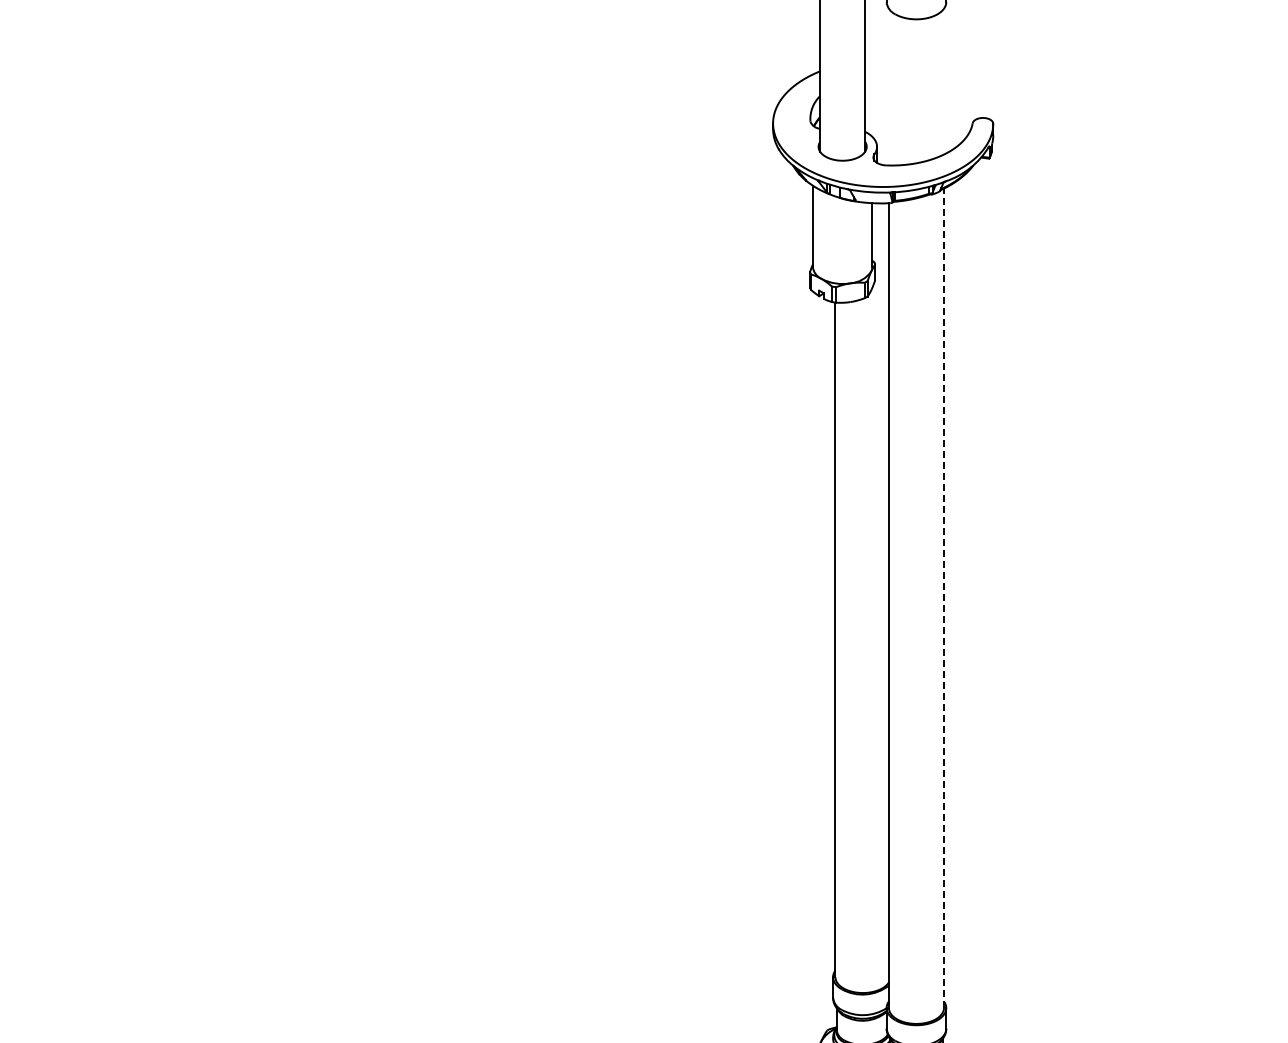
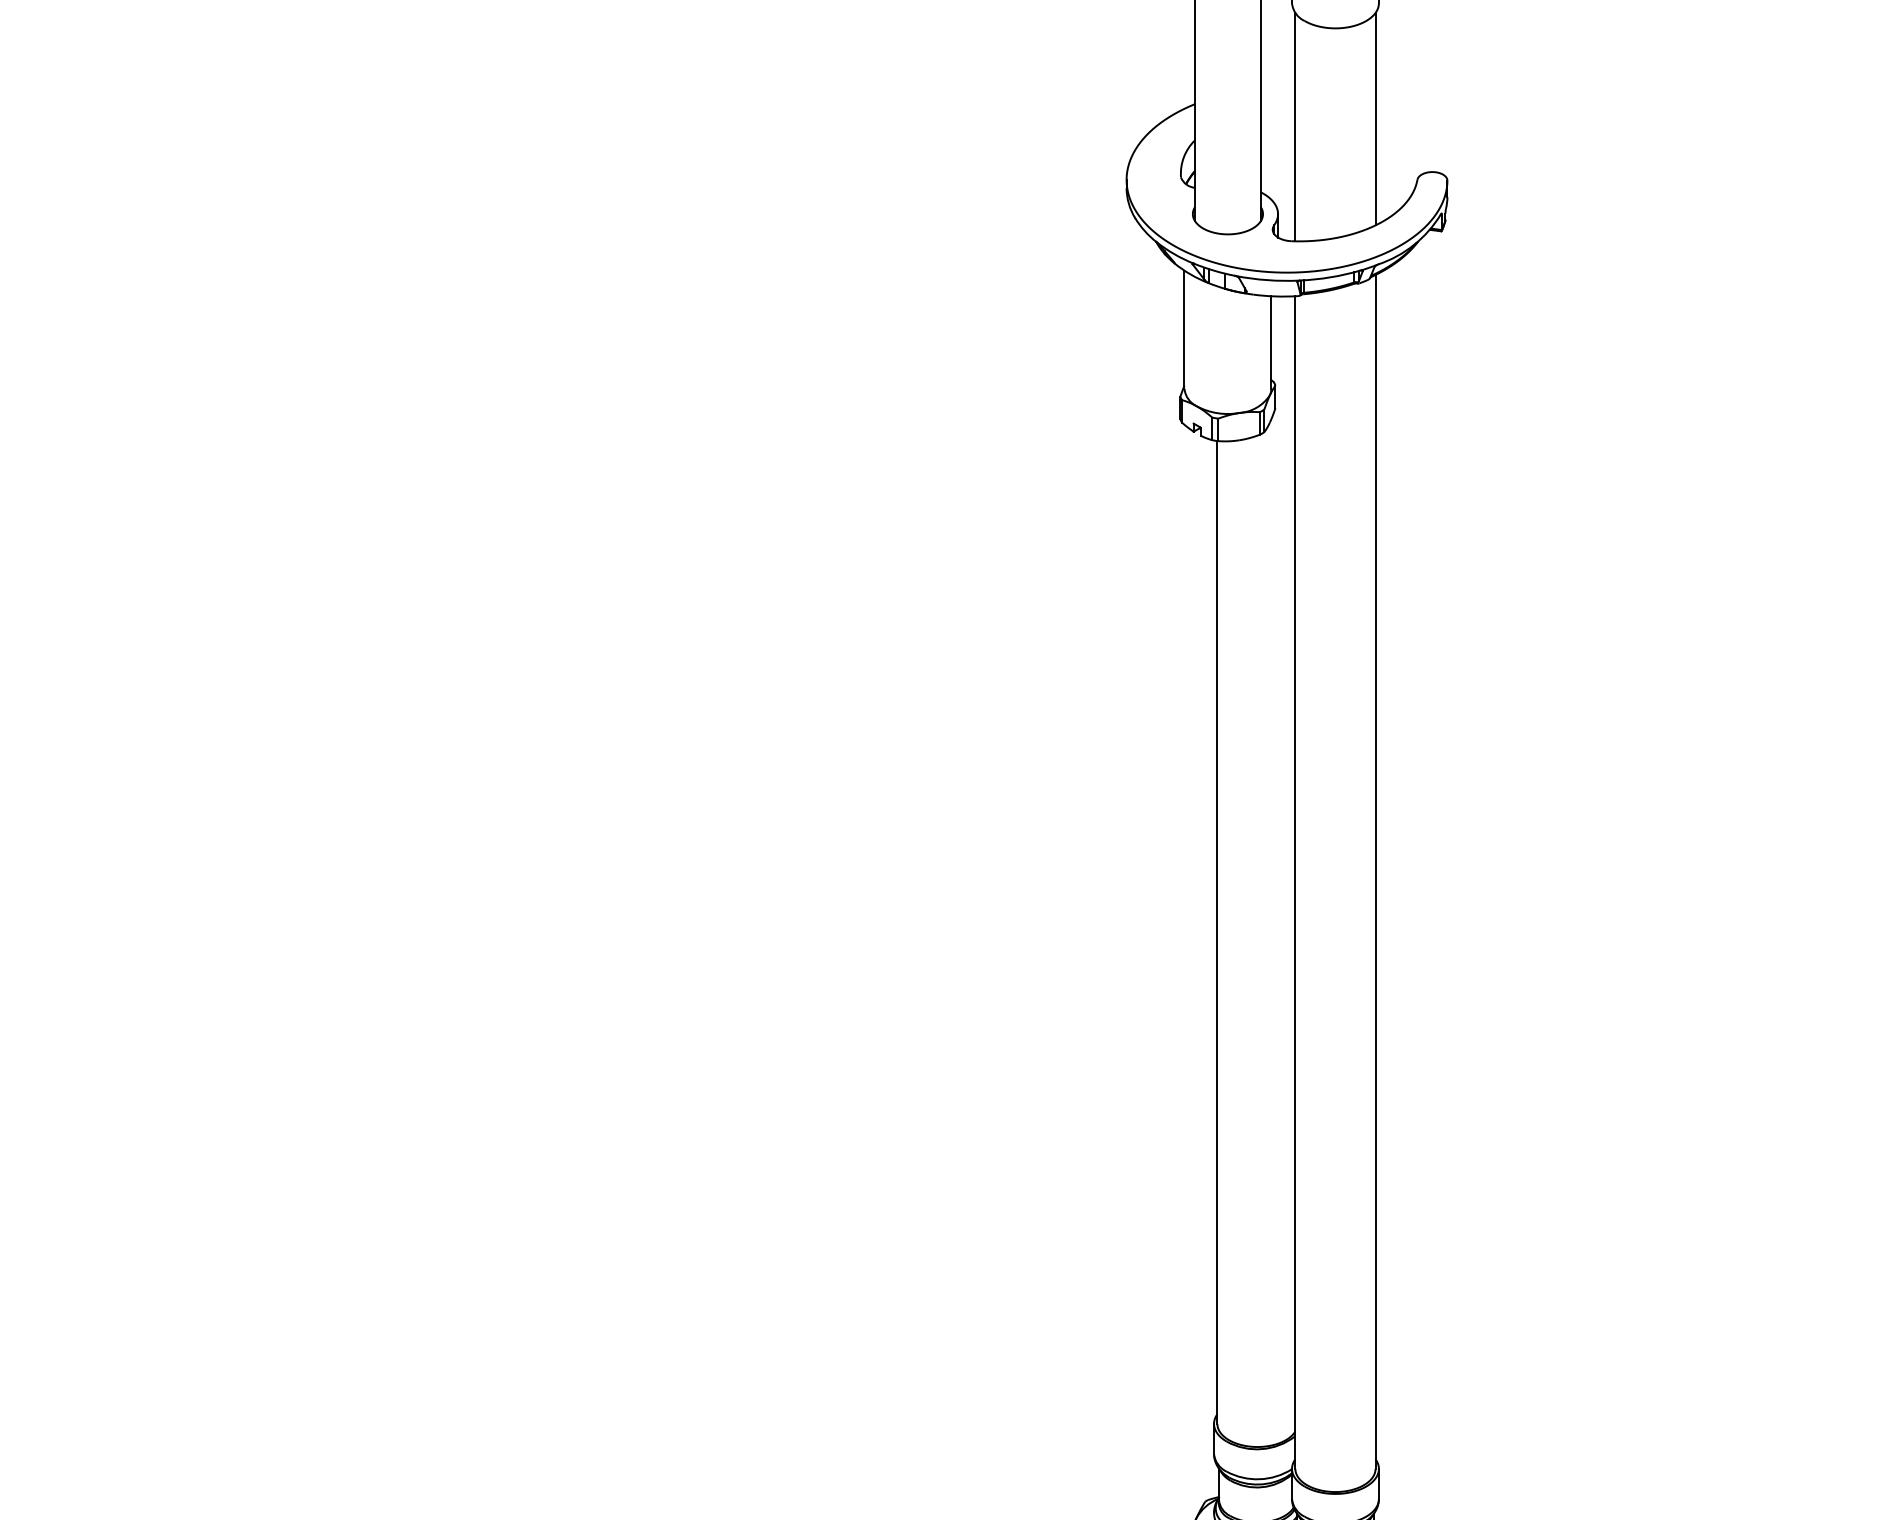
line: (943, 81) -> (1374, 118), added
line: (888, 86) -> (1294, 126), added
line: (943, 598) -> (1374, 872), dashed -> solid

